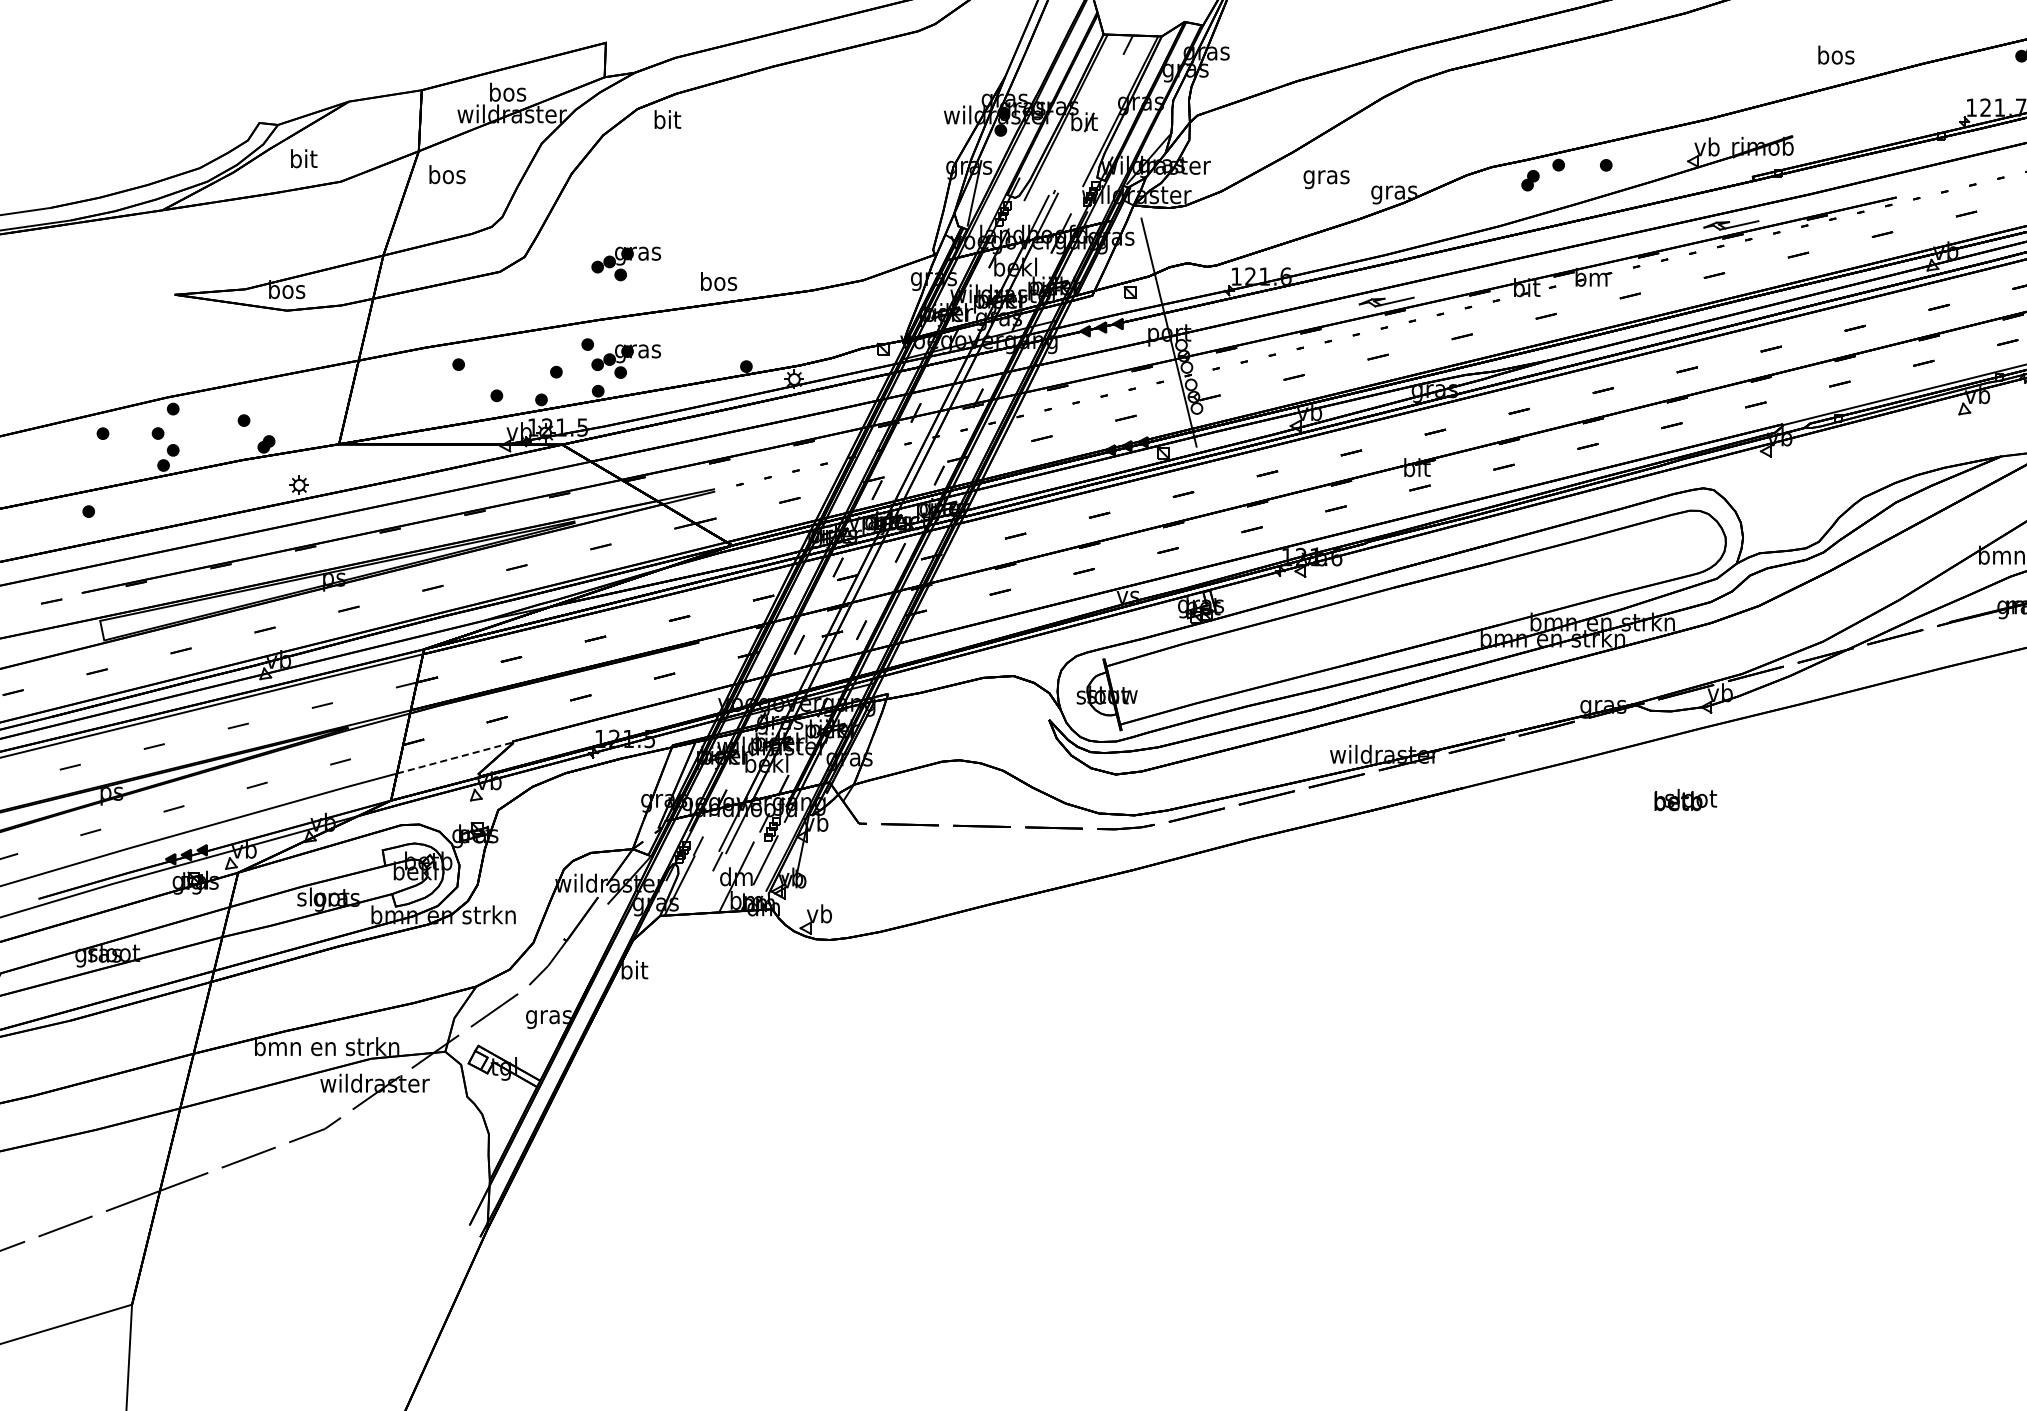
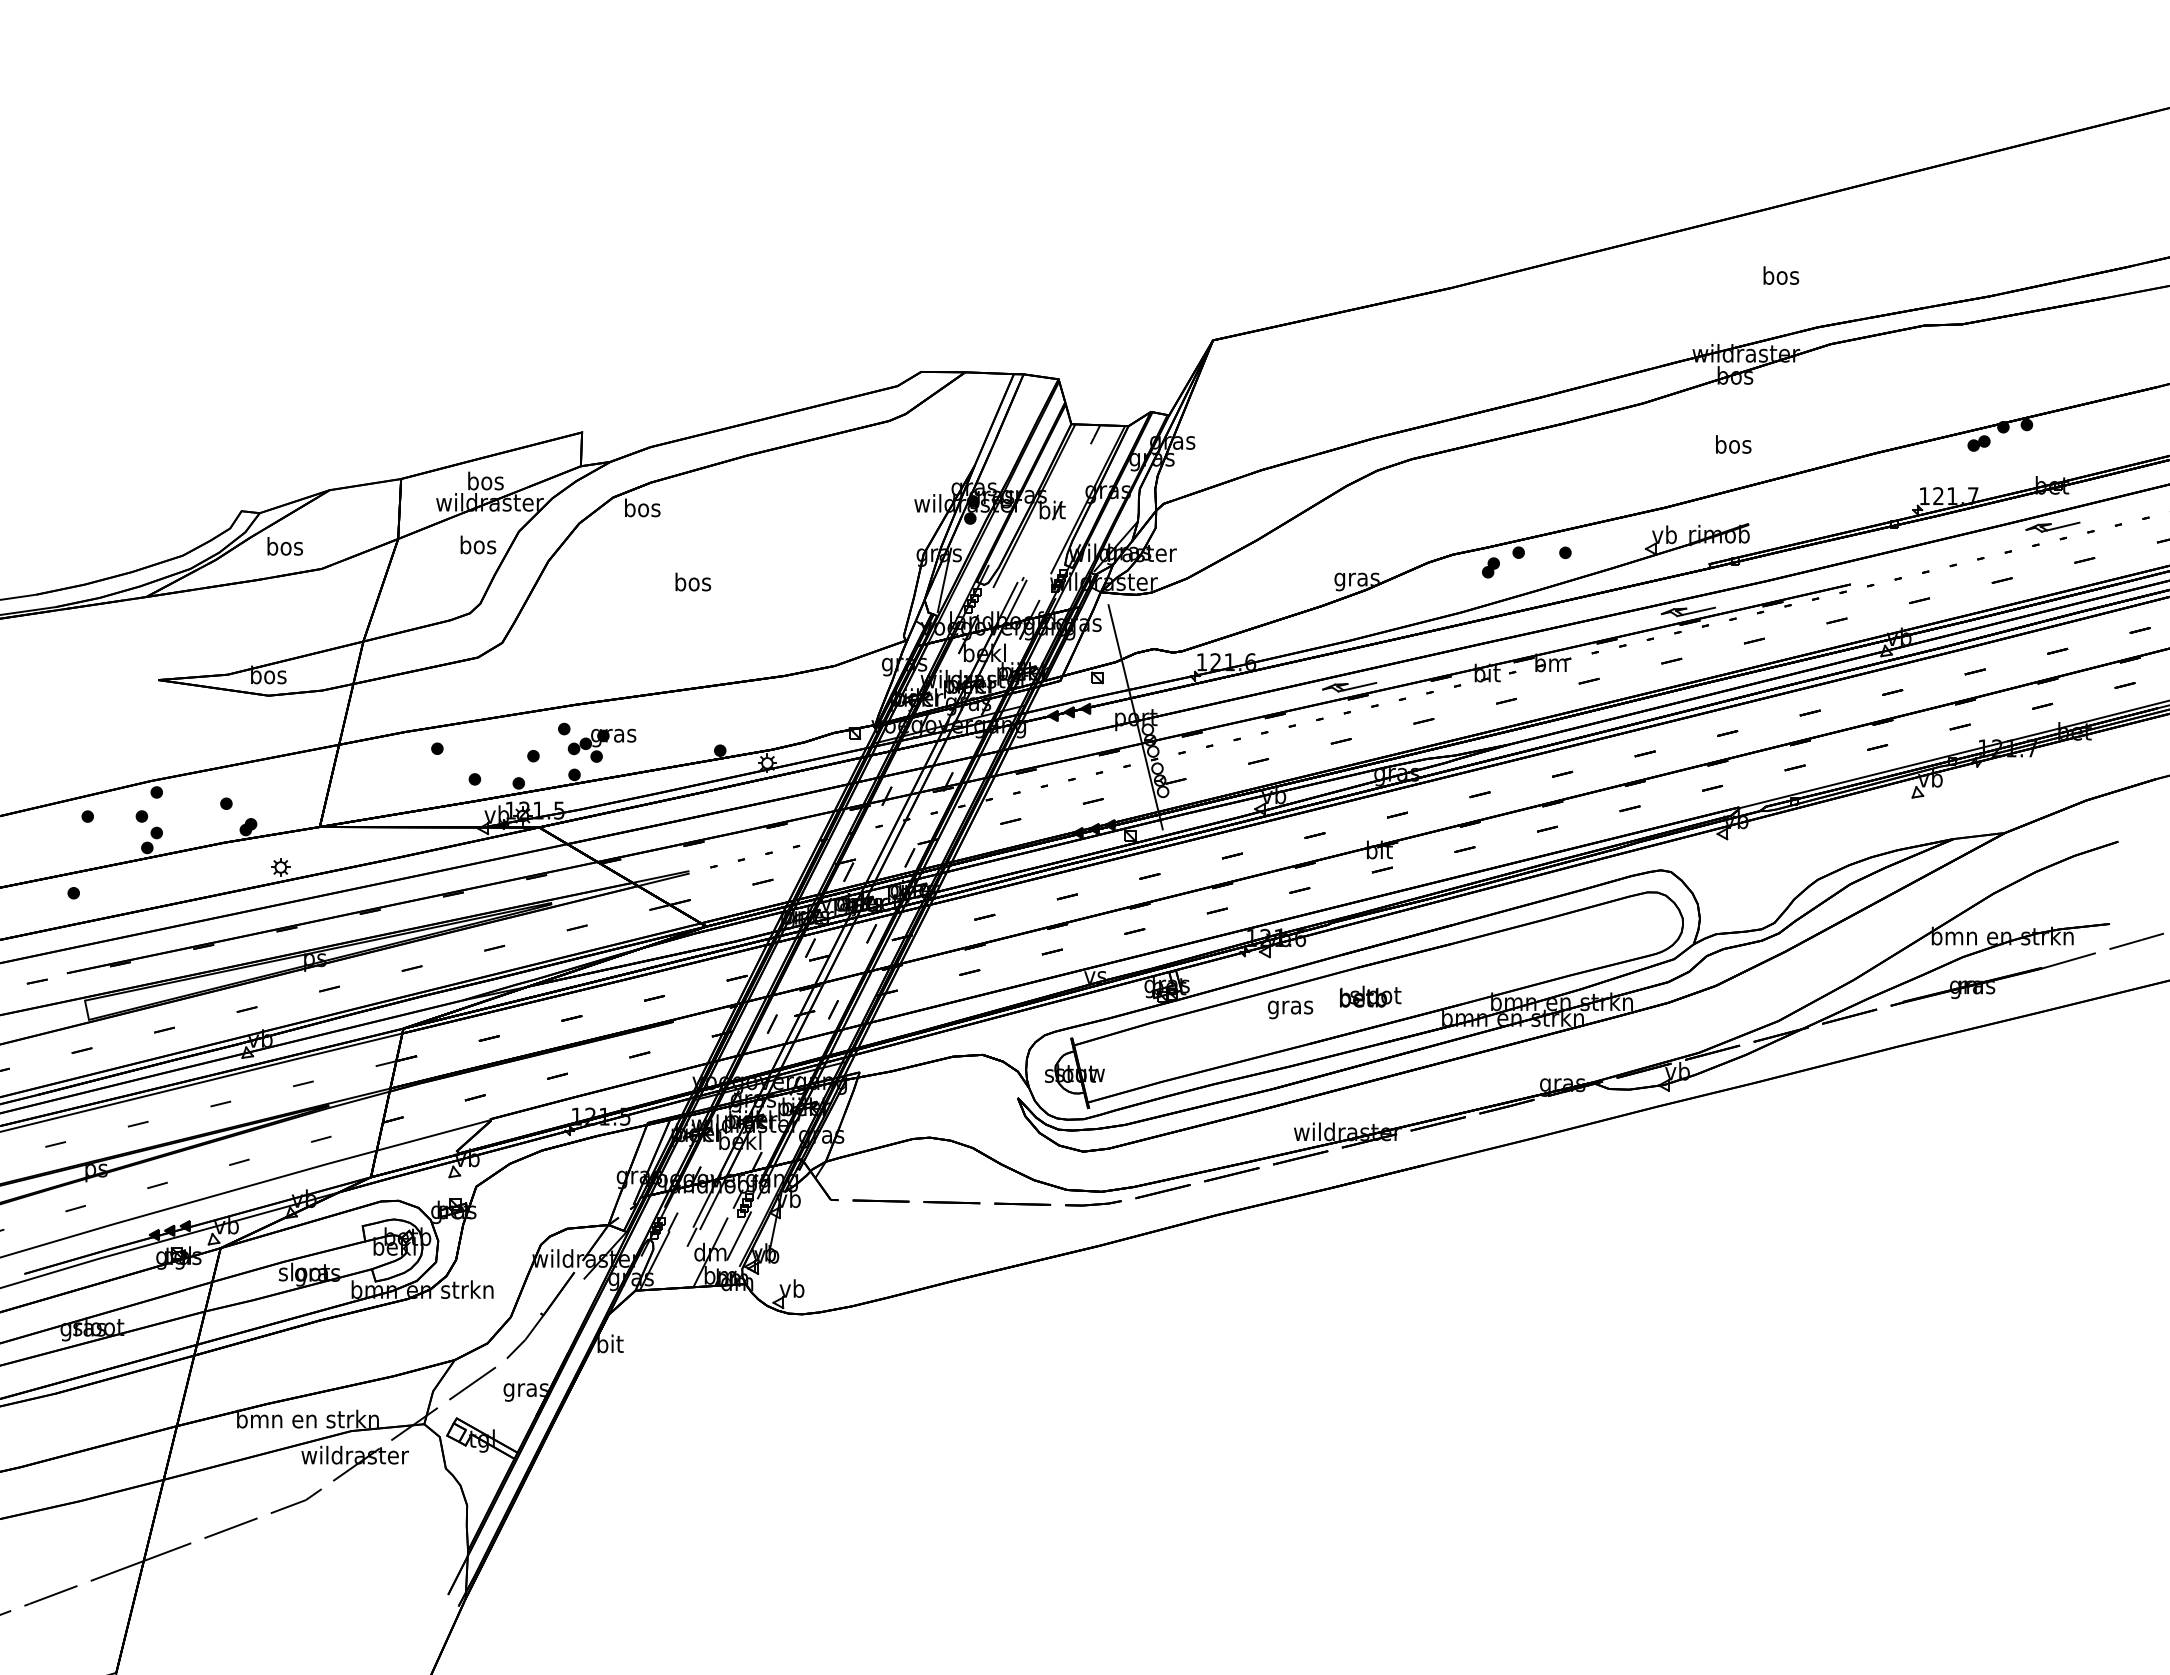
text: (1836, 55) -> (1733, 444), moved
text: (667, 119) -> (642, 507), bit -> bos
text: (304, 158) -> (285, 546), bit -> bos
text: (447, 174) -> (478, 544), moved
text: (1326, 179) -> (1290, 1009), moved
part: (625, 263) -> (601, 649), removed
text: (719, 280) -> (693, 581), moved
line: (455, 758) -> (434, 1135), dashed -> solid
text: (1685, 799) -> (1370, 996), moved

